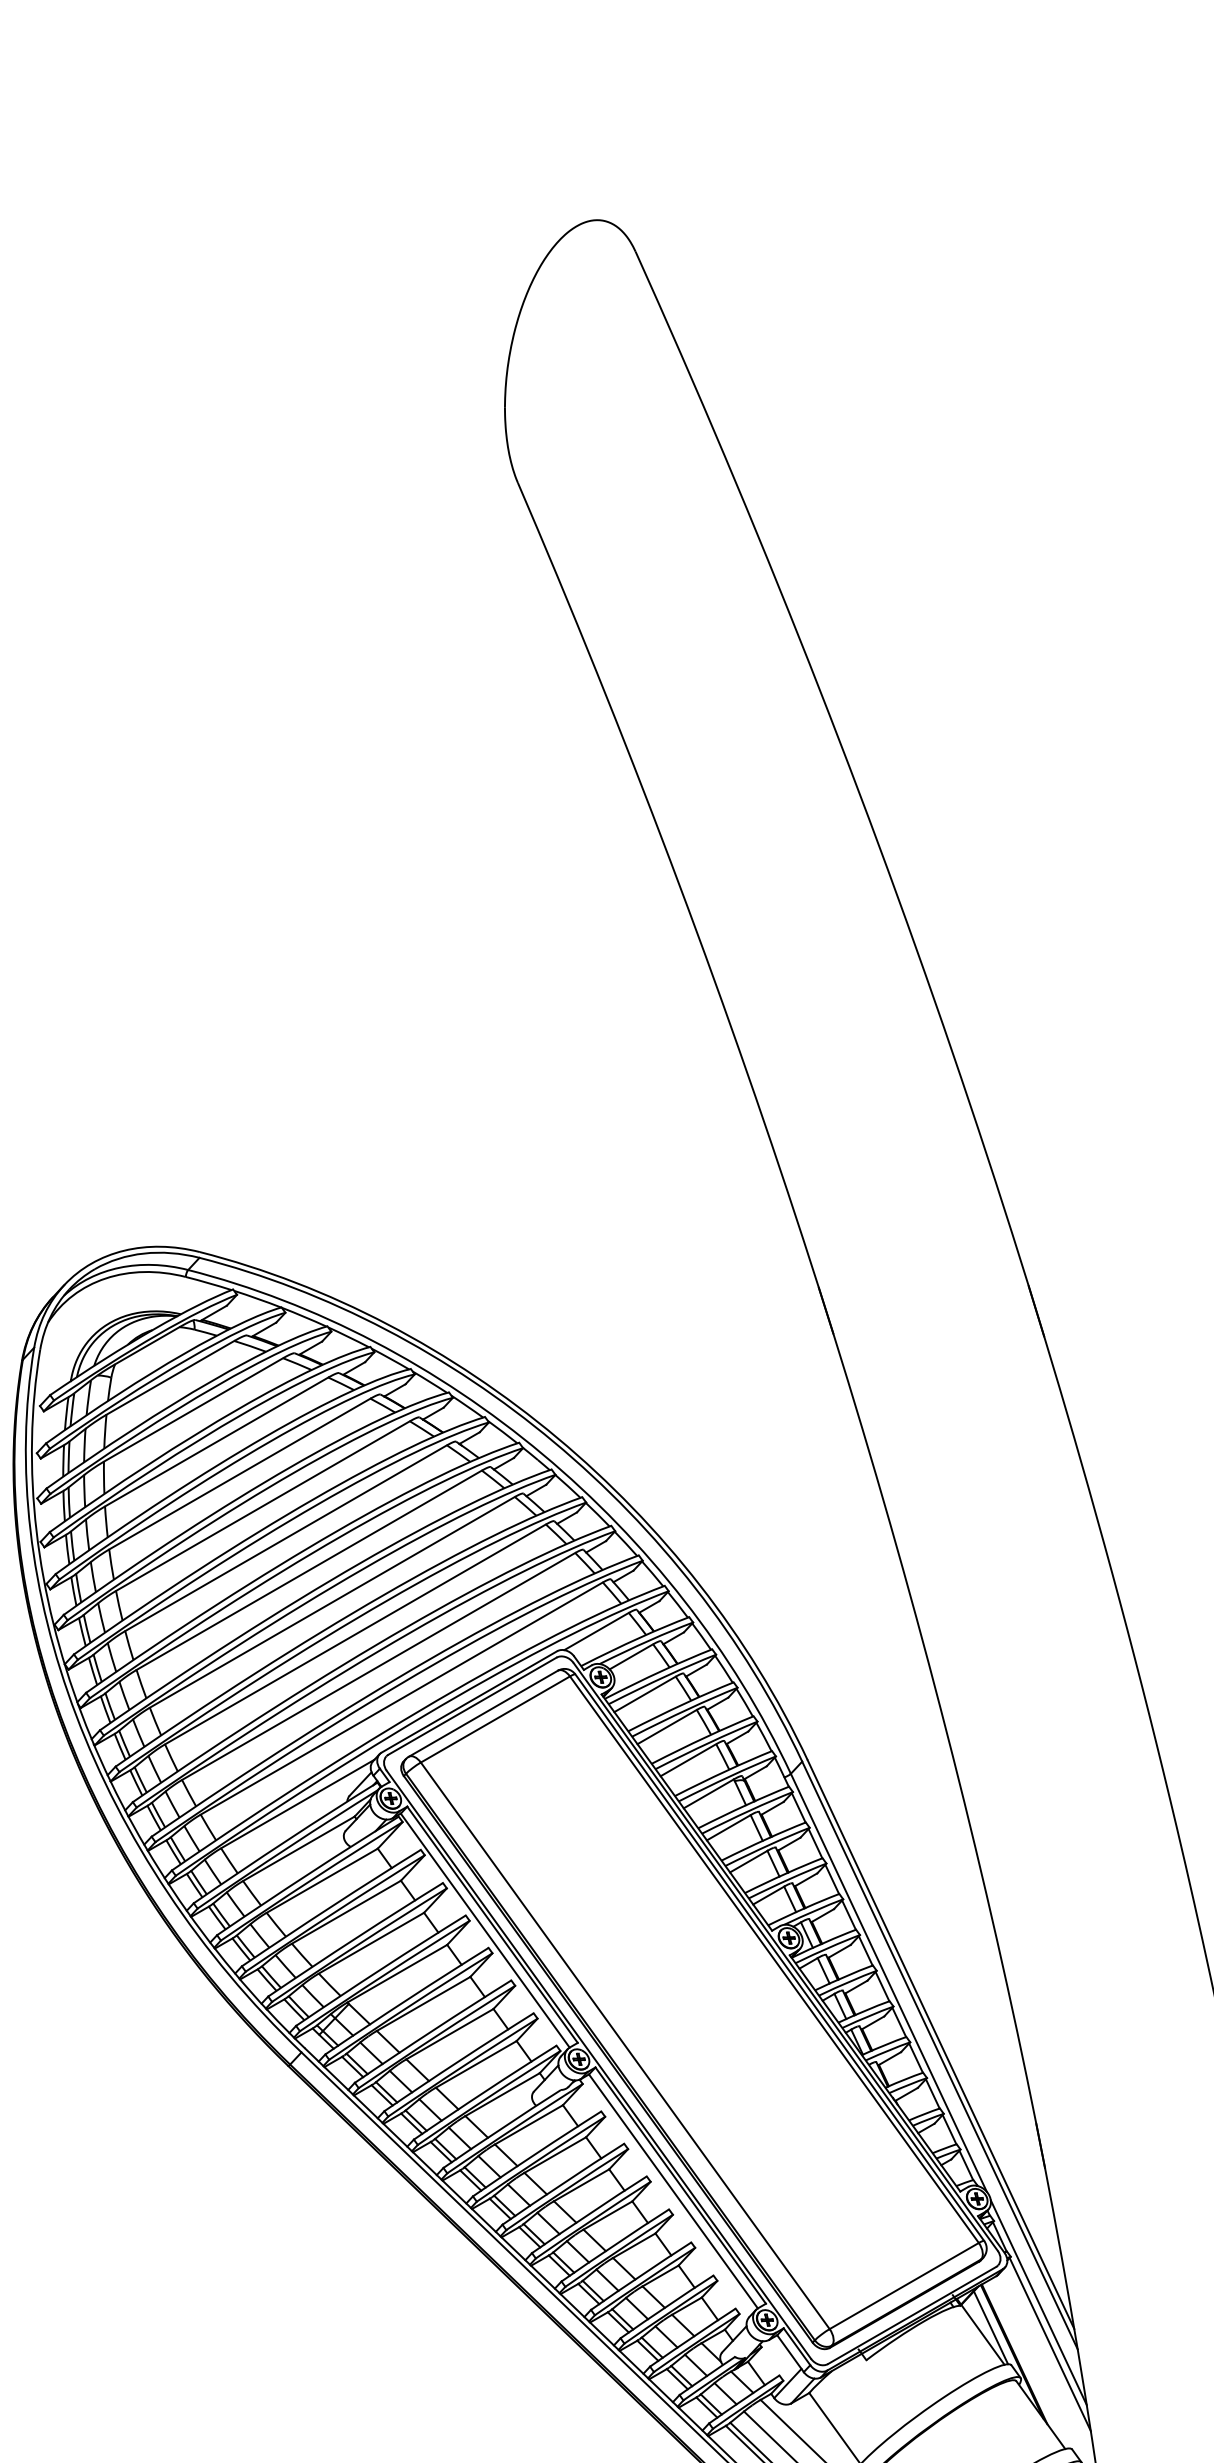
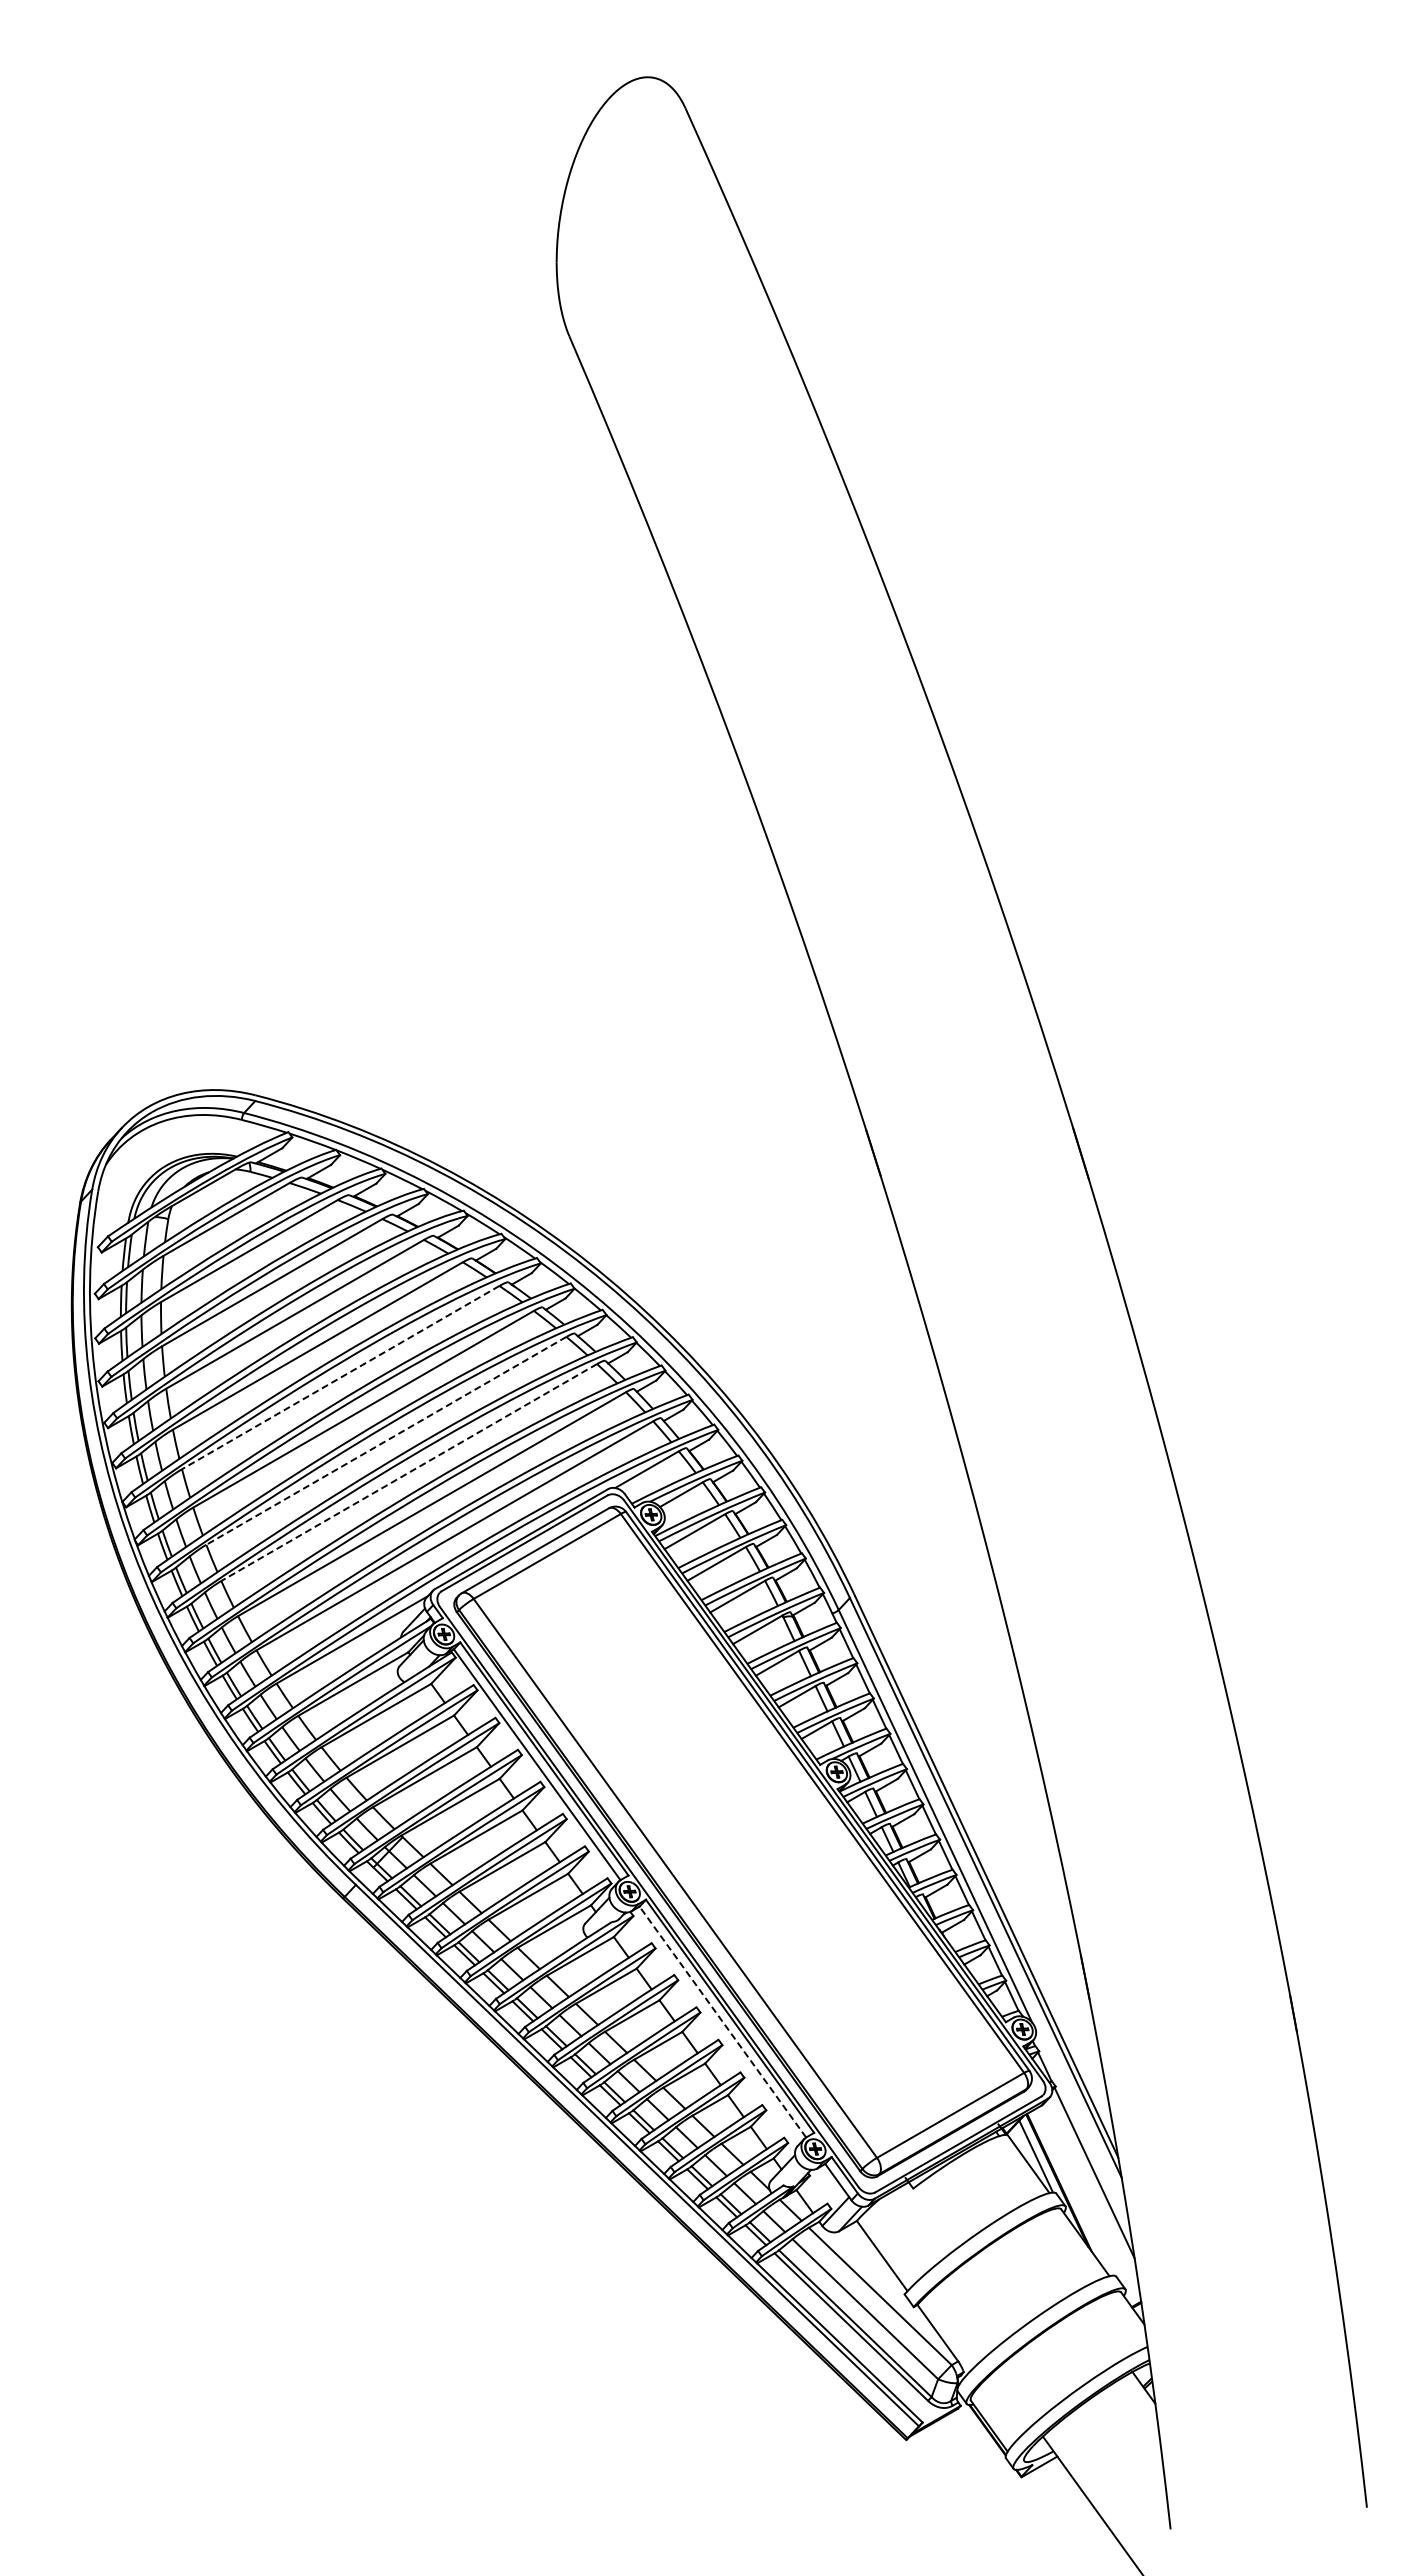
line: (285, 1538) -> (340, 1377), solid -> dashed
line: (332, 1601) -> (386, 1440), solid -> dashed
line: (355, 1634) -> (409, 1472), solid -> dashed
line: (673, 2190) -> (722, 2021), solid -> dashed
line: (1038, 2302) -> (1083, 2131), removed

